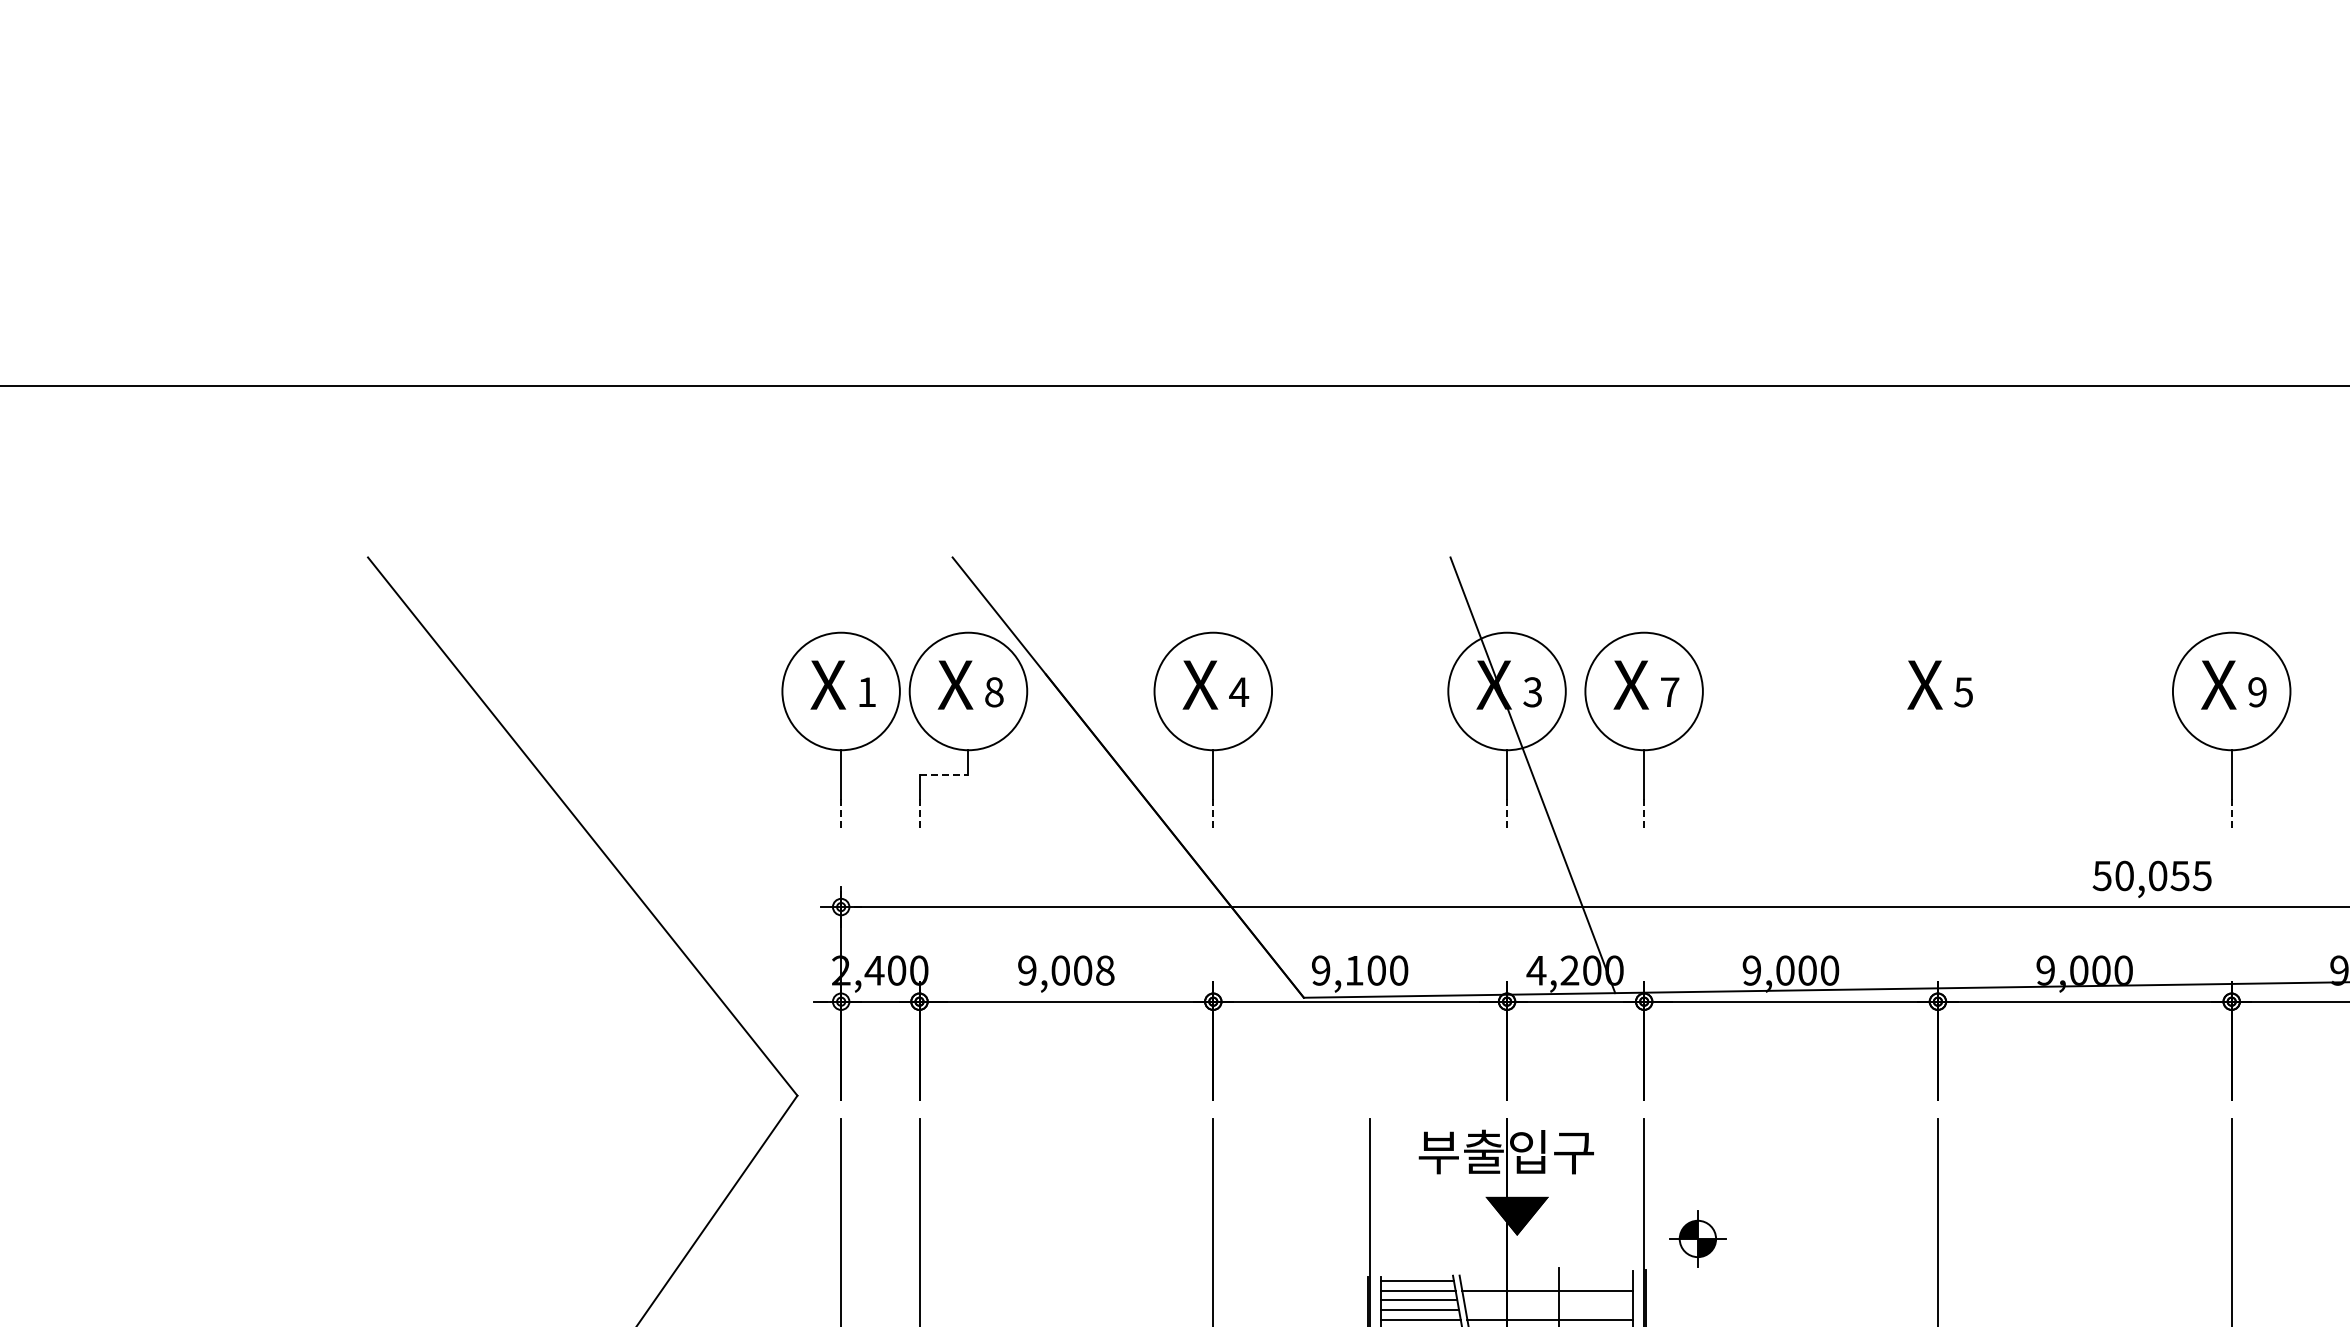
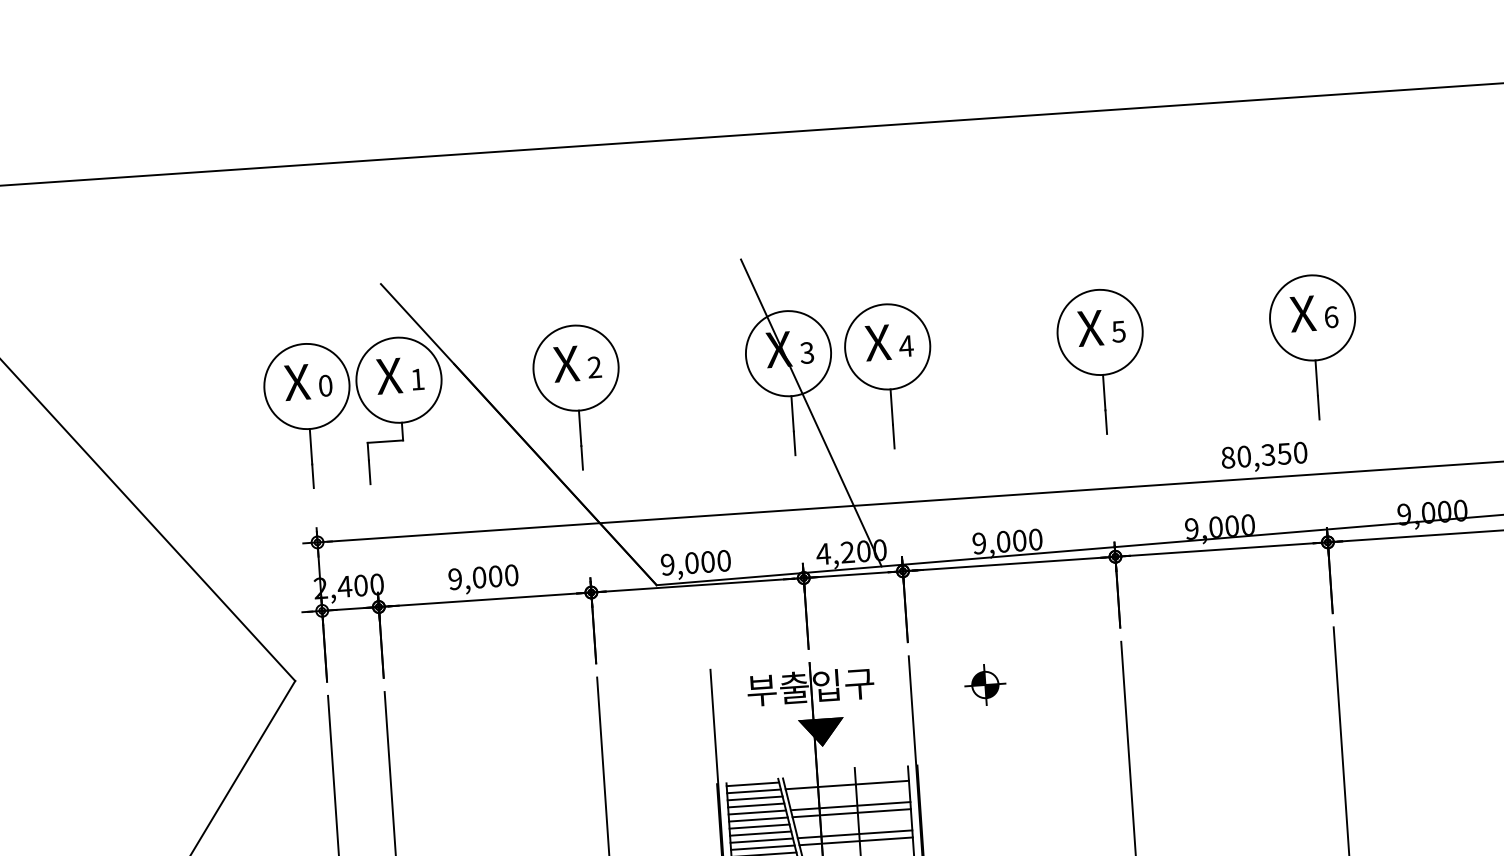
text: (1239, 691) -> (595, 366), 4 -> 2
text: (1669, 691) -> (906, 345), 7 -> 4
text: (867, 692) -> (326, 385), 1 -> 0
text: (994, 692) -> (417, 379), 8 -> 1
text: (2257, 692) -> (1331, 317), 9 -> 6
part: (1937, 731) -> (1101, 361), added
line: (944, 774) -> (385, 441), dashed -> solid
line: (841, 816) -> (313, 476), dashed -> solid
line: (919, 816) -> (369, 473), dashed -> solid
line: (1213, 816) -> (582, 458), dashed -> solid
line: (1507, 816) -> (795, 444), dashed -> solid
line: (1644, 816) -> (894, 437), dashed -> solid
line: (2231, 816) -> (1318, 408), dashed -> solid
text: (2151, 875) -> (1263, 454), 50,055 -> 80,350
text: (1105, 970) -> (511, 575), 9,008 -> 9,000
text: (1354, 970) -> (691, 562), 9,100 -> 9,000
part: (1697, 1238) -> (985, 684), moved

